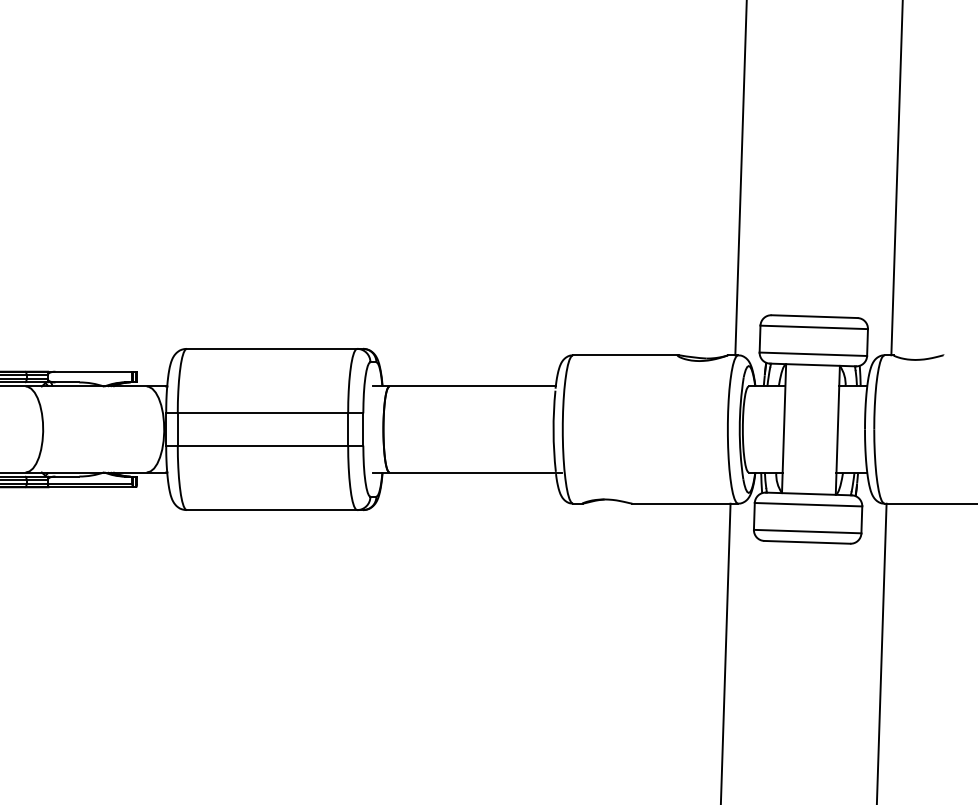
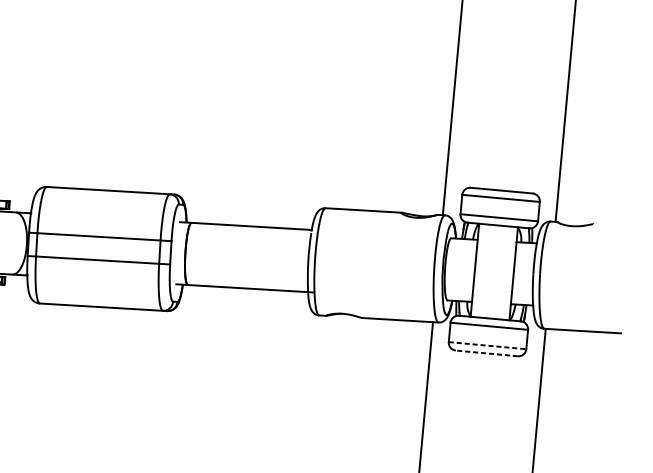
line: (807, 531) -> (487, 345), solid -> dashed
line: (806, 542) -> (486, 353), solid -> dashed

